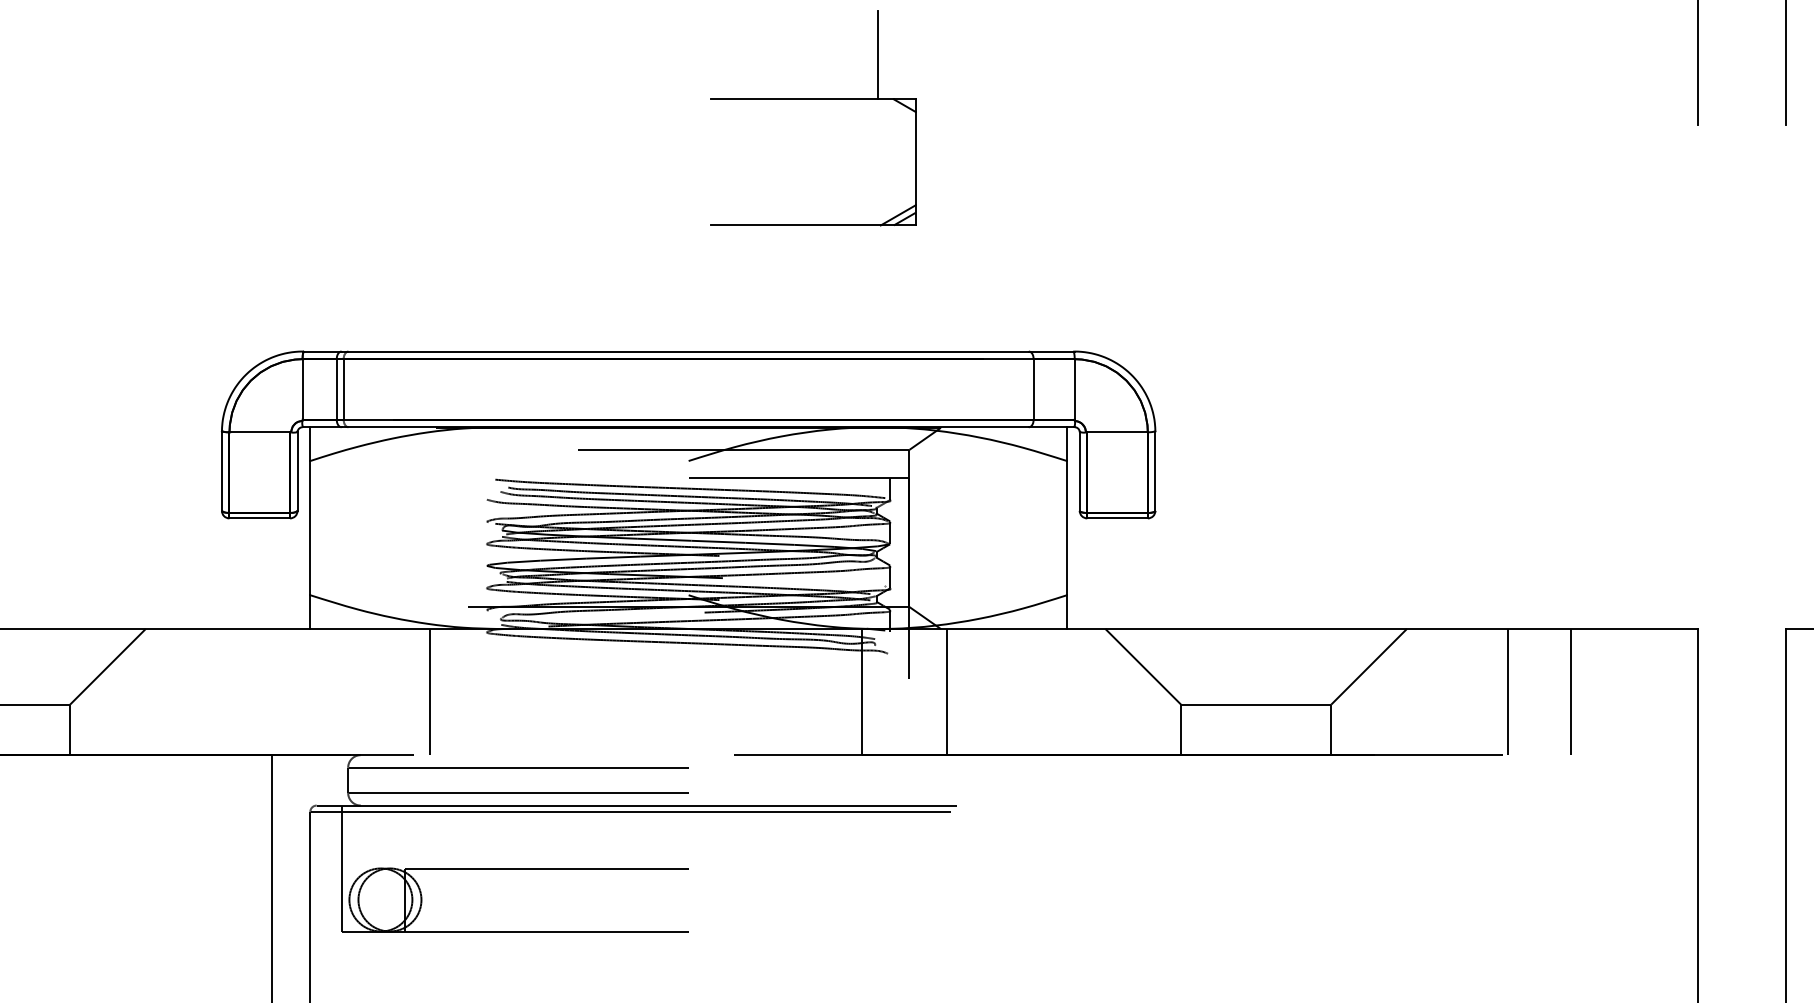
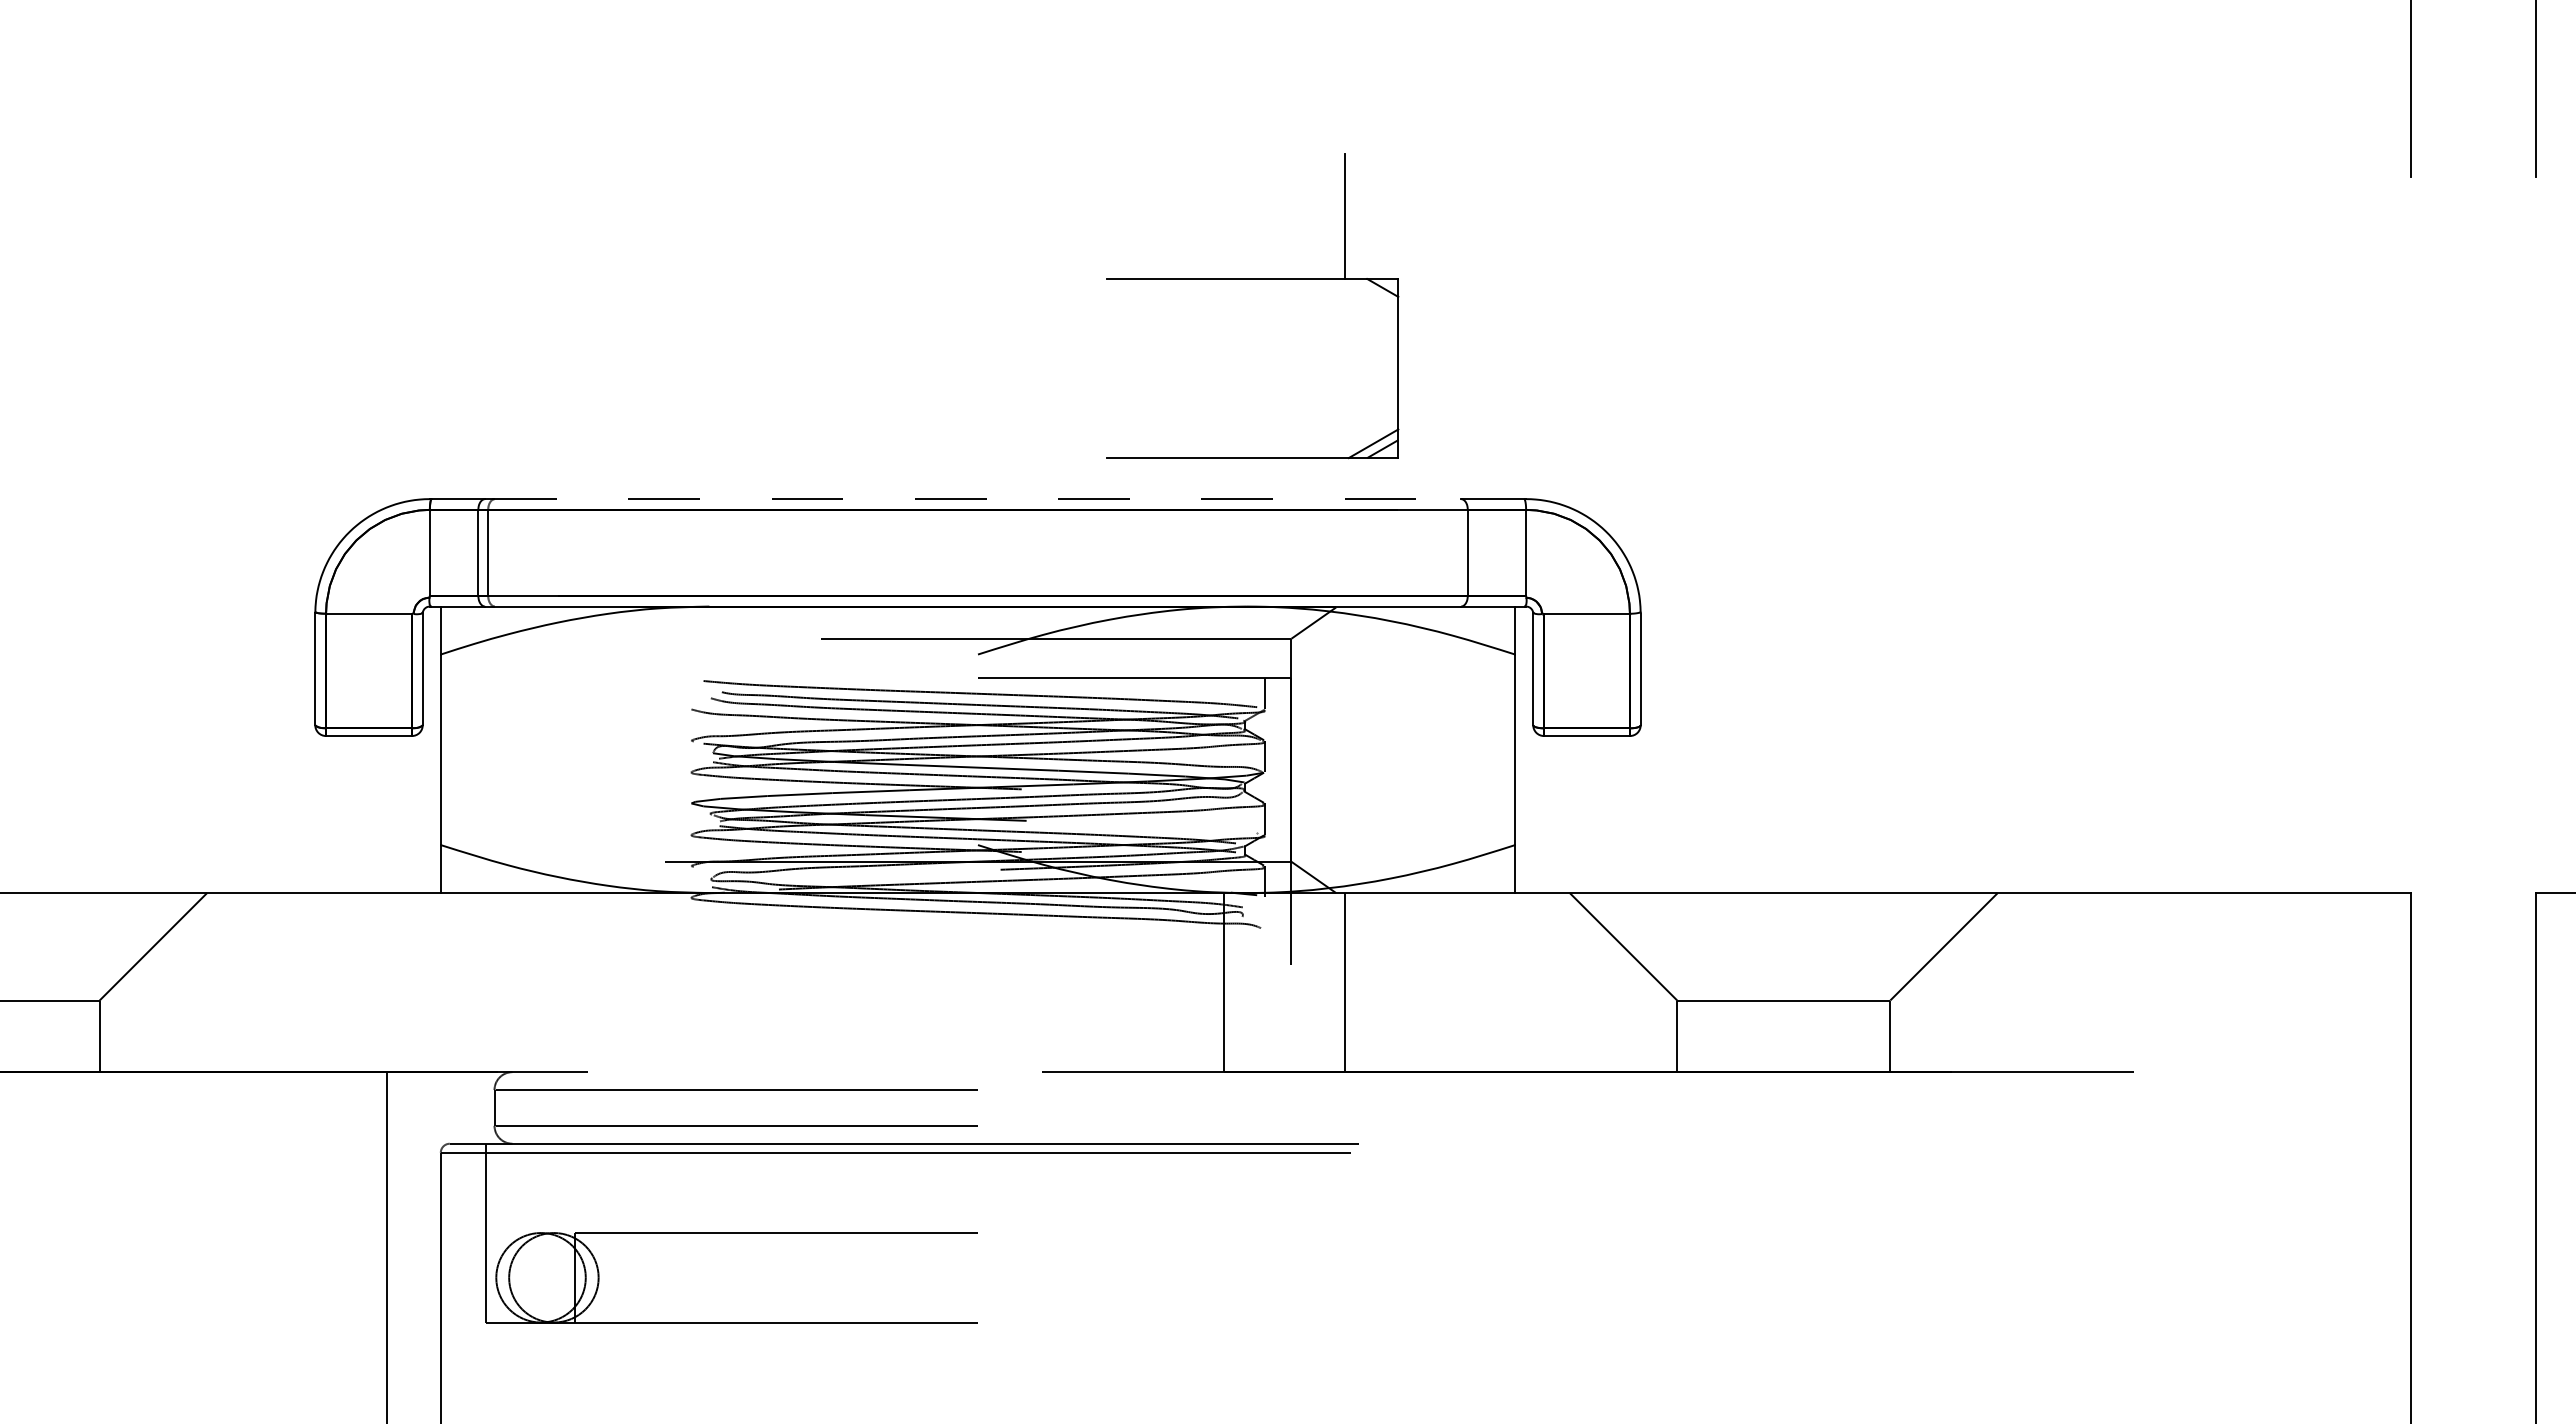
part: (812, 99) -> (1252, 279), moved
line: (685, 351) -> (973, 499), solid -> dashed
line: (429, 692) -> (610, 982), removed
line: (1508, 692) -> (2141, 982), removed
line: (1571, 692) -> (2231, 982), removed

